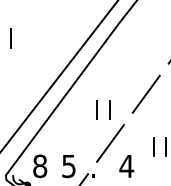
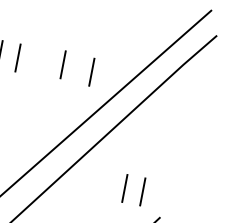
line: (41, 36) -> (63, 63), added
line: (60, 38) -> (90, 72), added
line: (145, 93) -> (200, 177), removed

